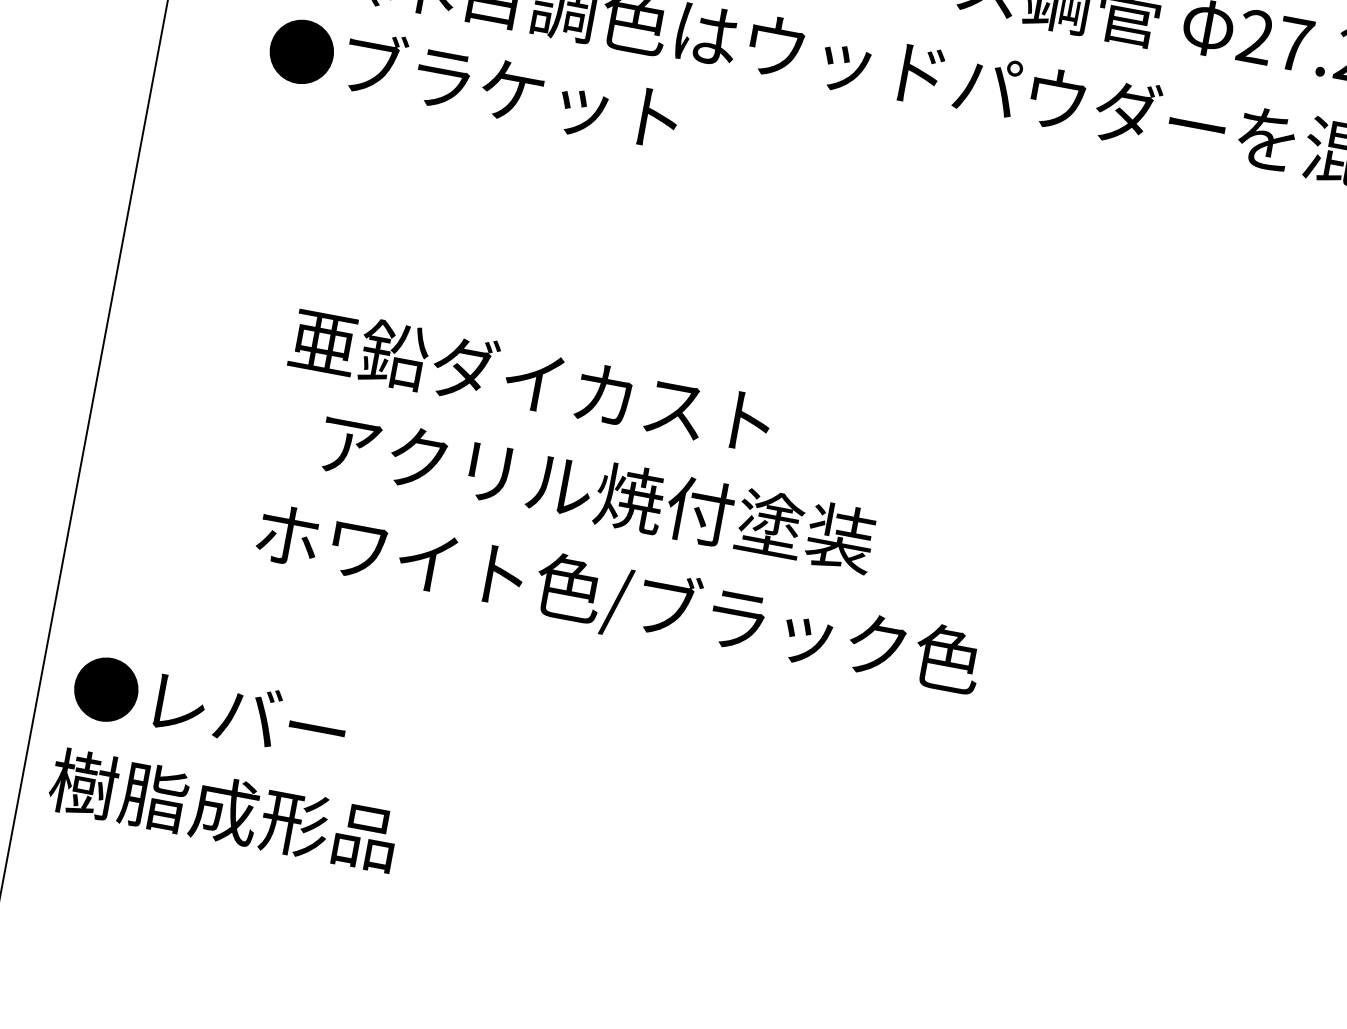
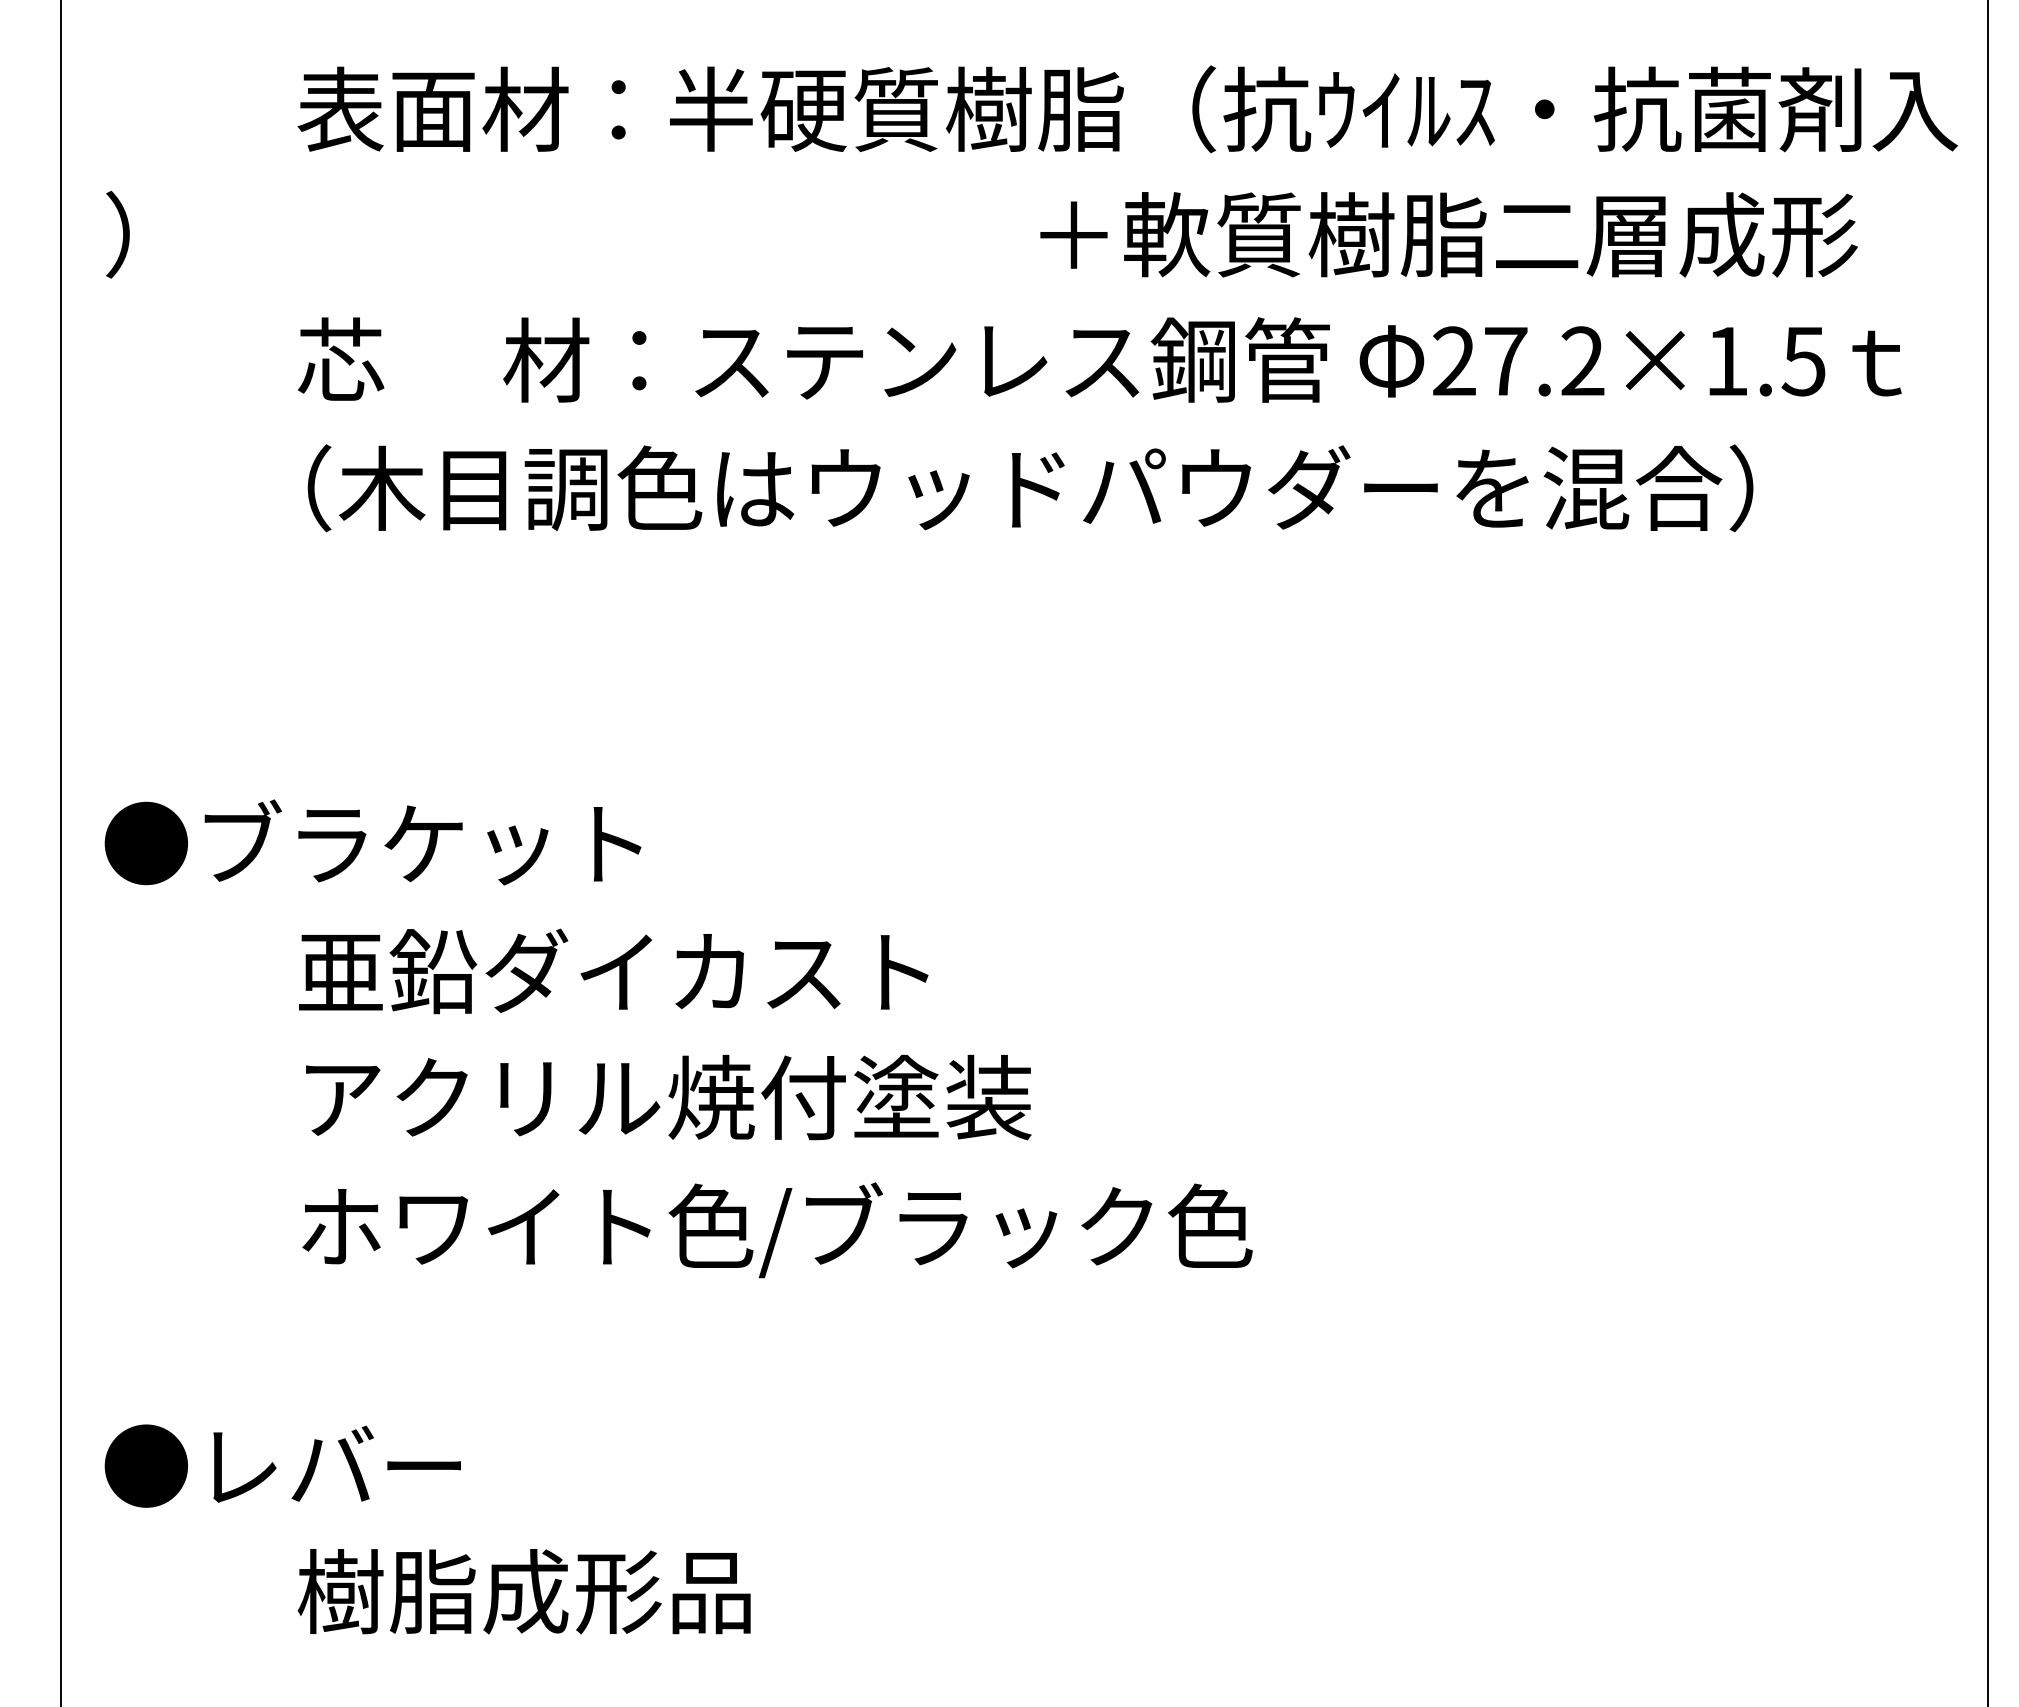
text: (473, 83) -> (372, 842), moved
text: (597, 492) -> (668, 1097), moved
text: (222, 809) -> (523, 1591), moved

